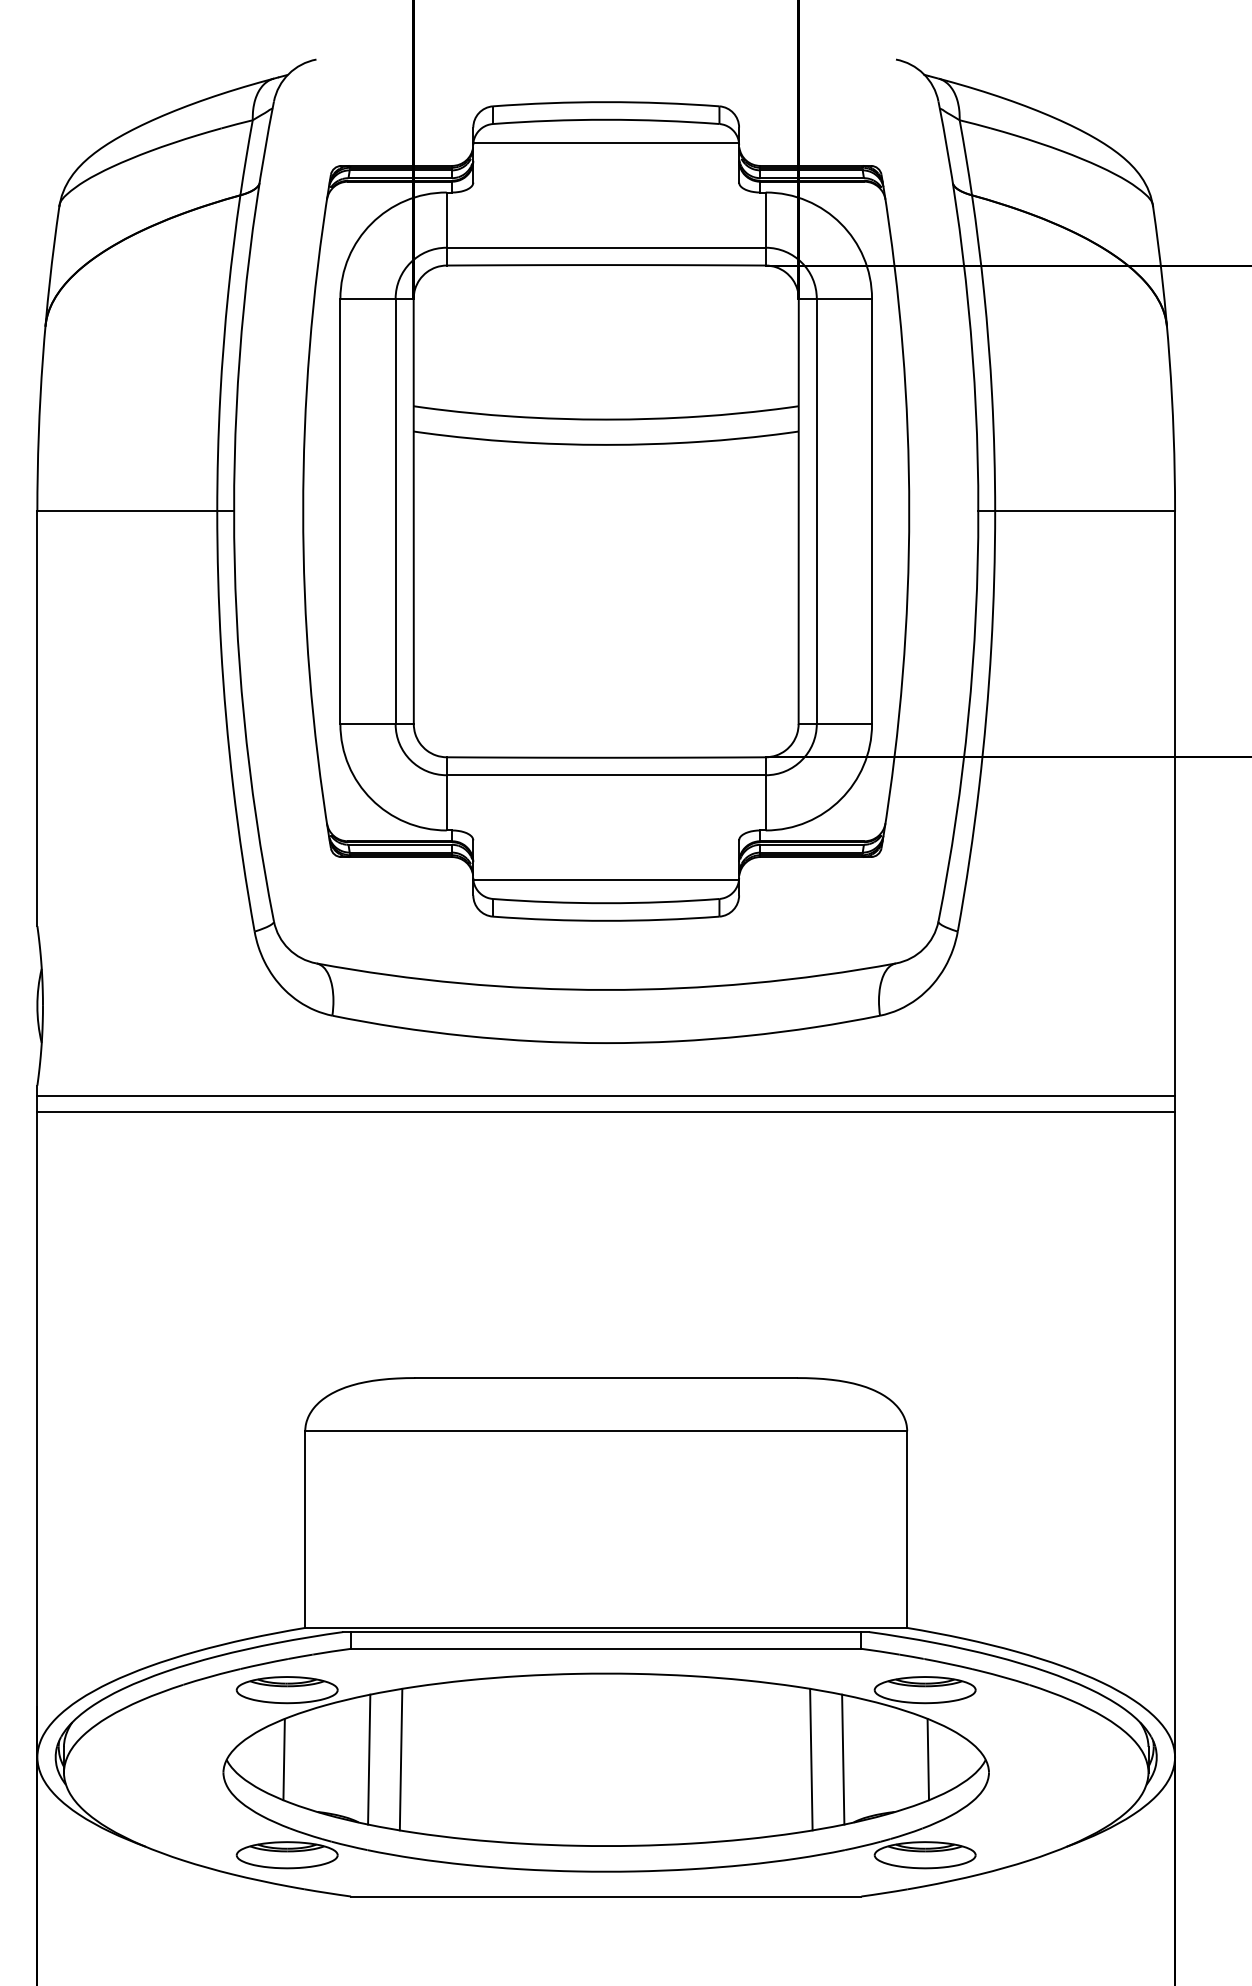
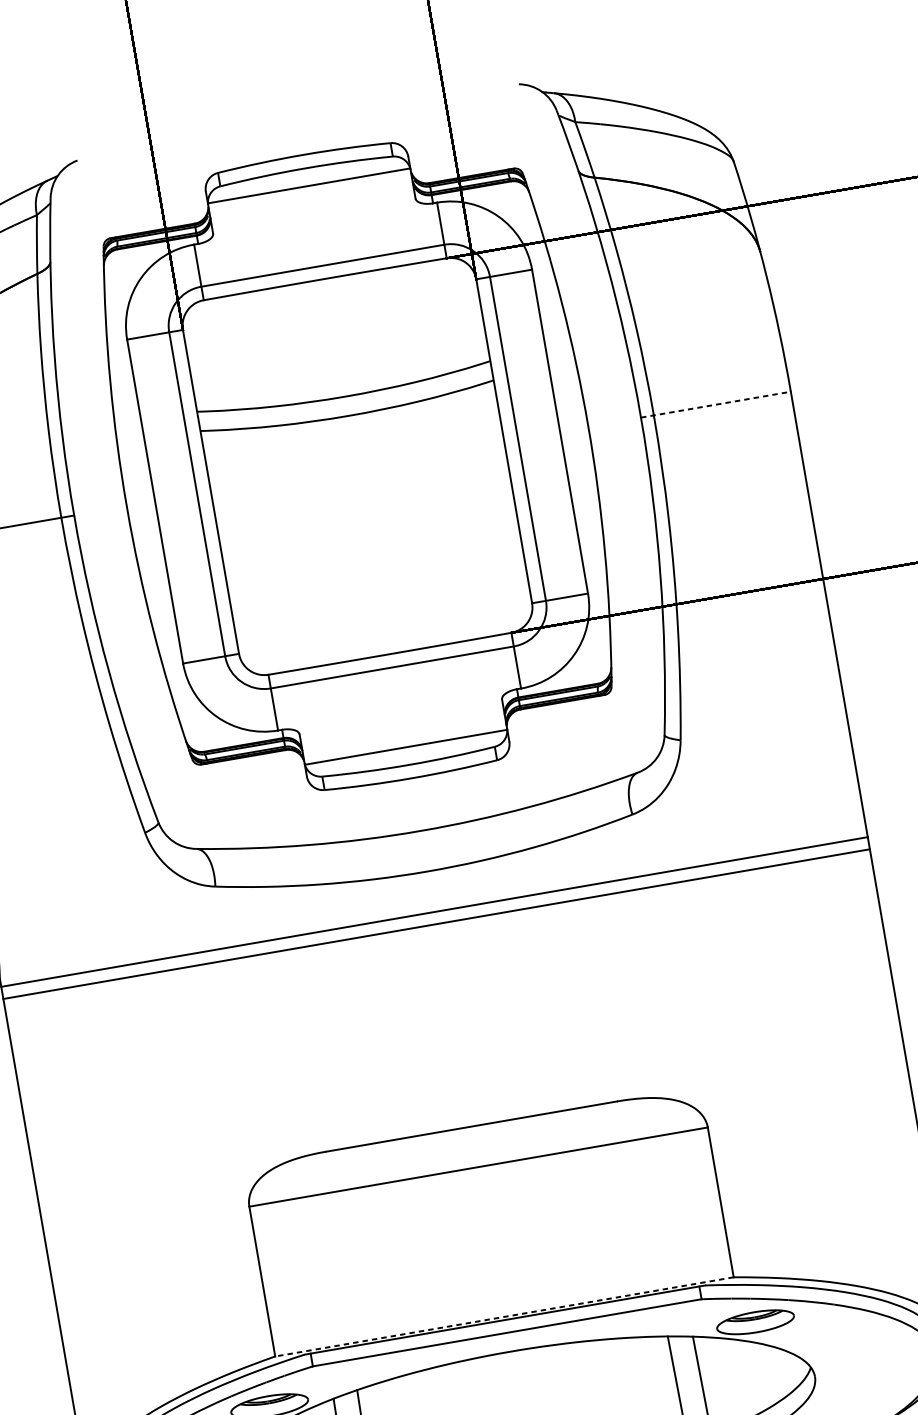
line: (1077, 511) -> (716, 404), solid -> dashed
line: (606, 1627) -> (504, 1316), solid -> dashed
line: (928, 1759) -> (767, 1374), removed

